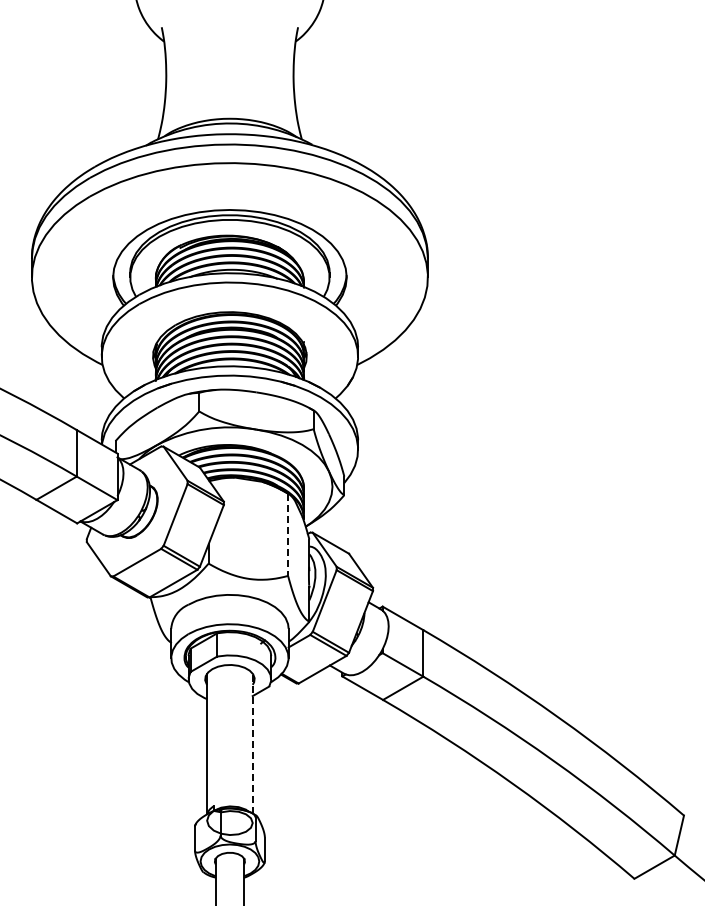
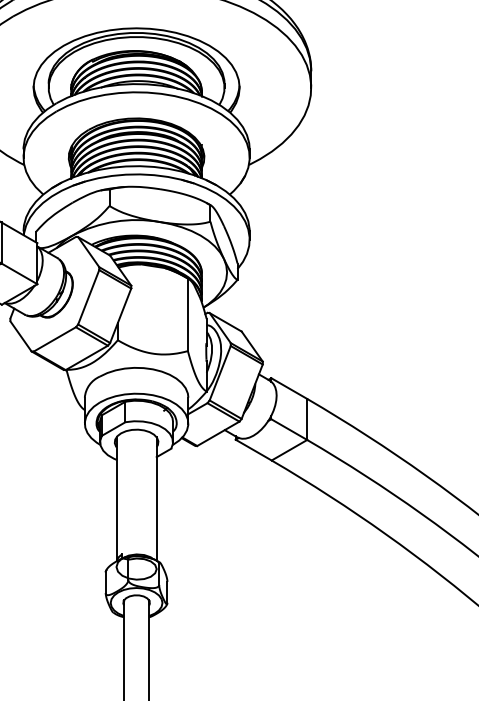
line: (288, 535) -> (188, 315), dashed -> solid
line: (252, 743) -> (156, 498), dashed -> solid

